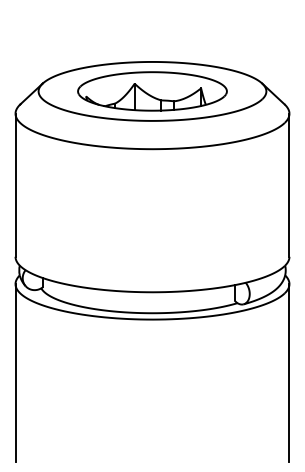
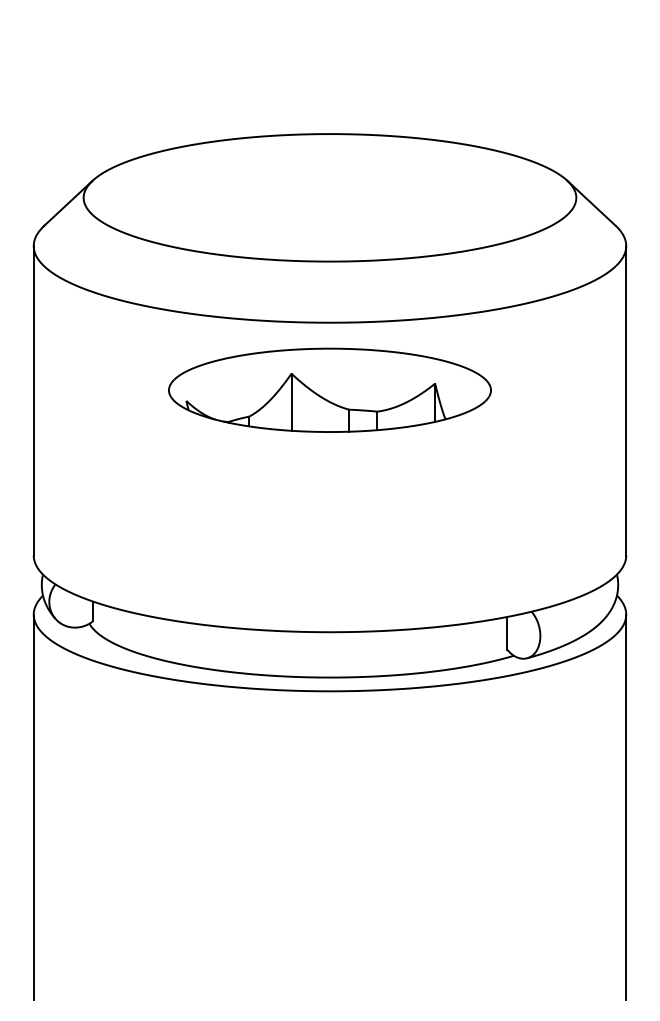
part: (152, 91) -> (330, 390), moved

